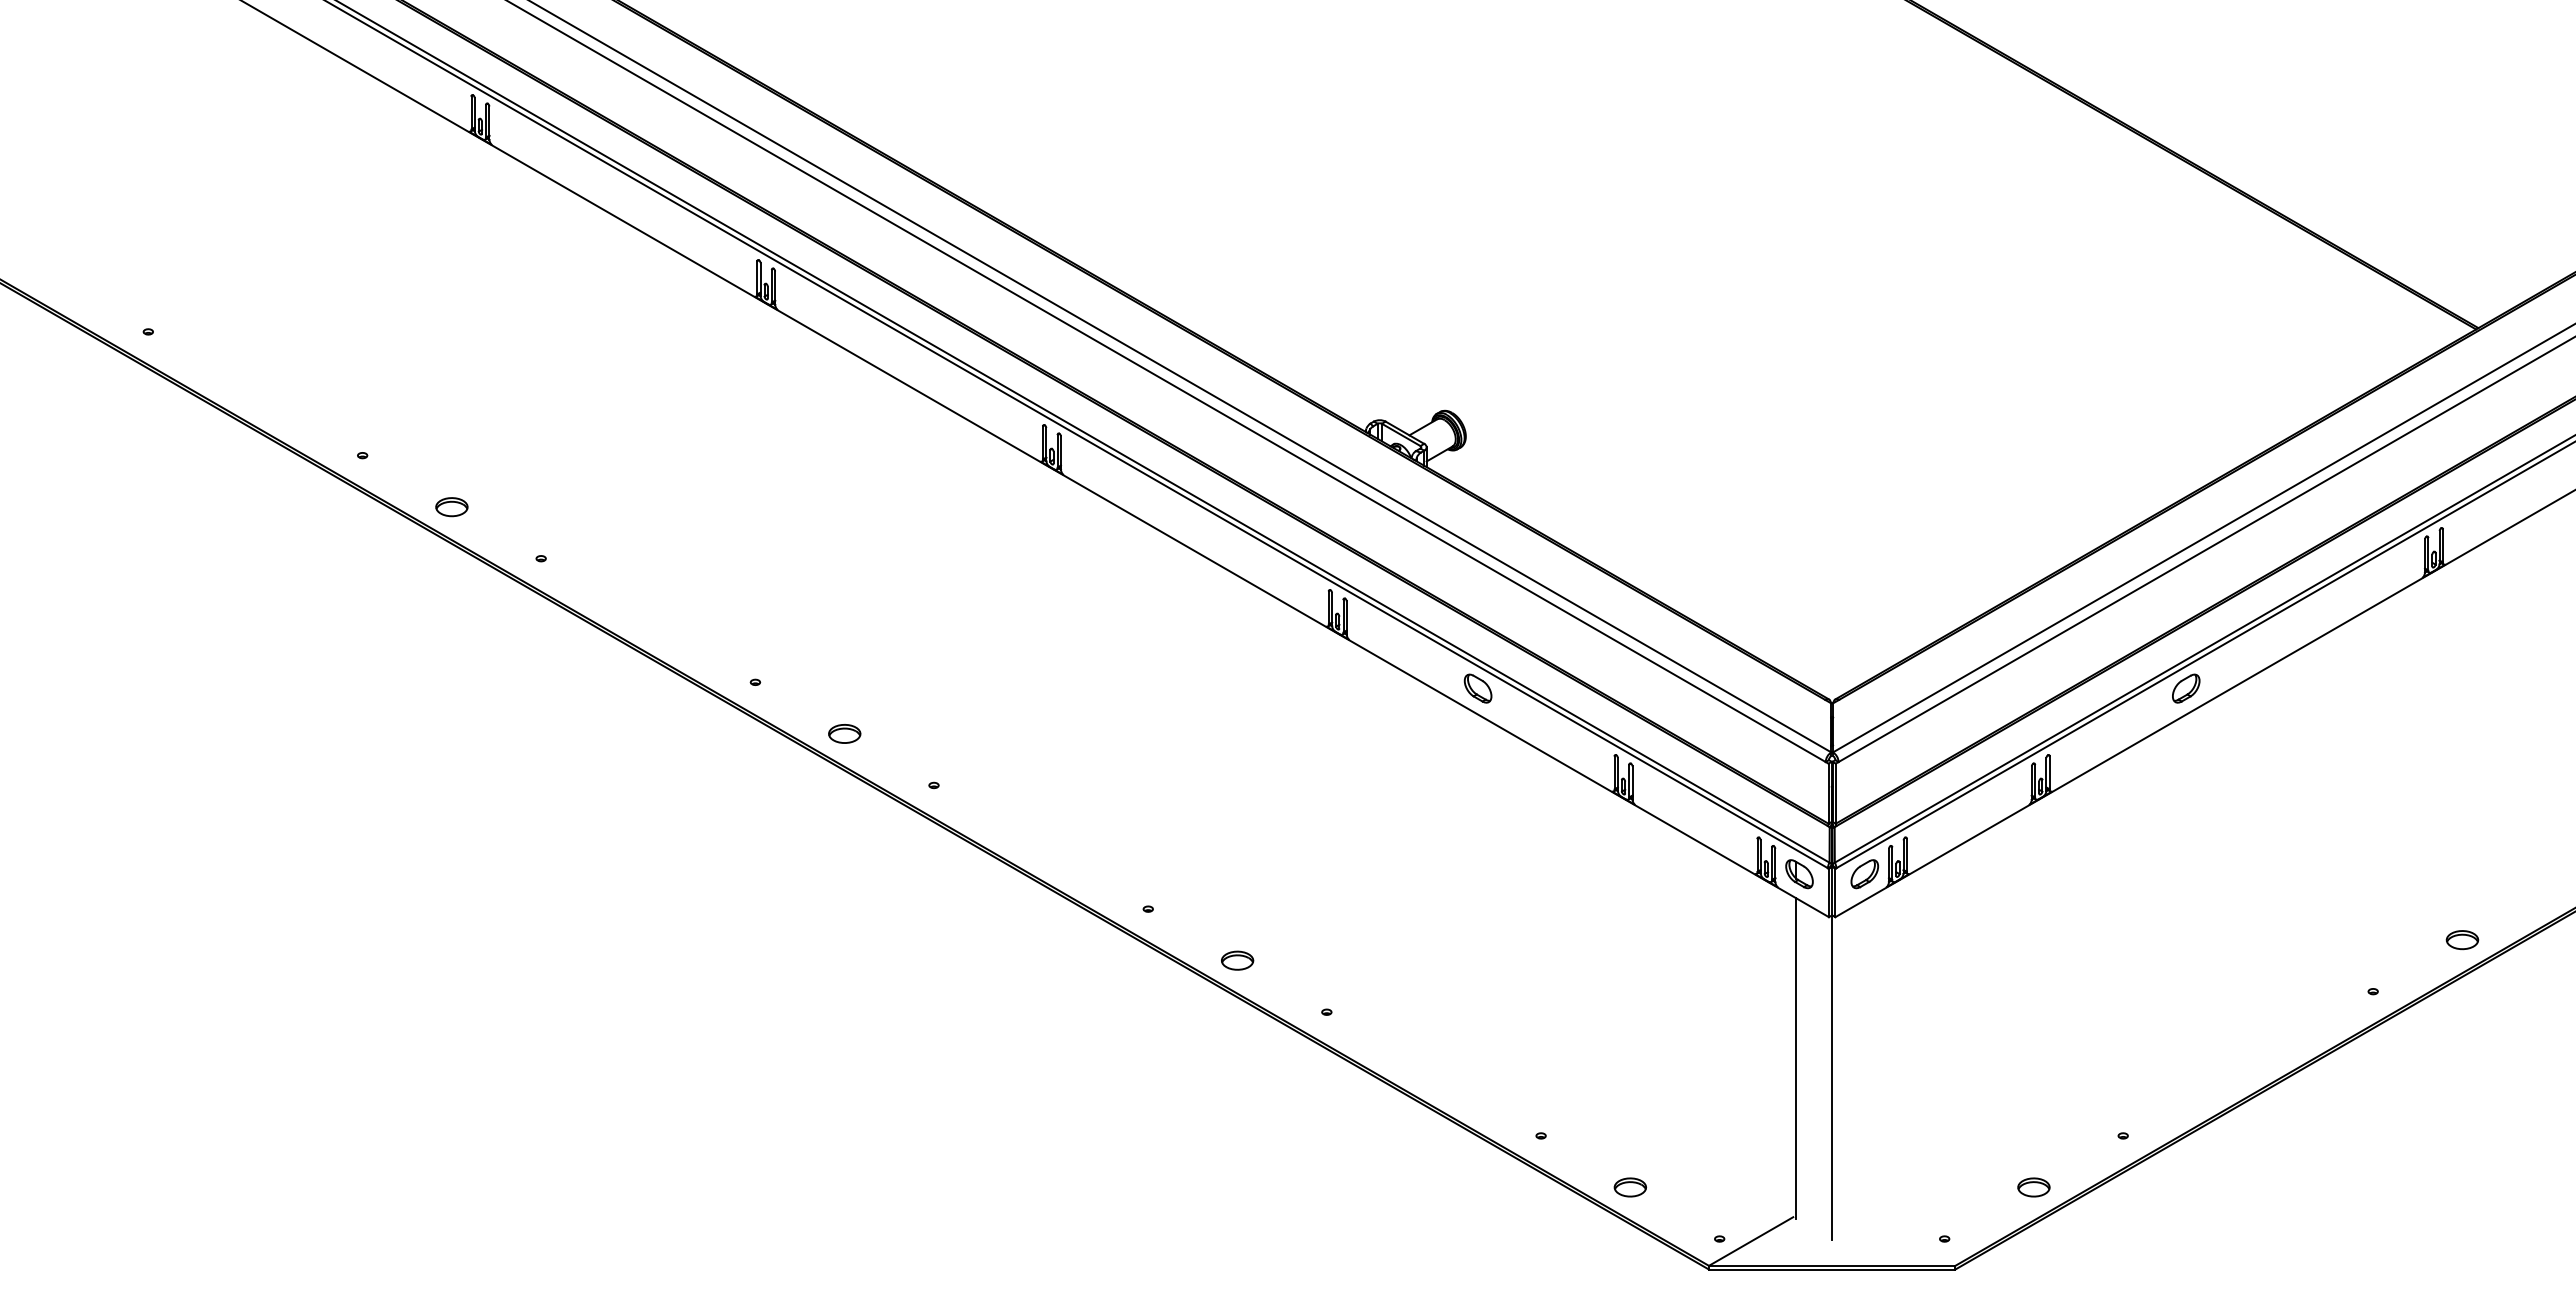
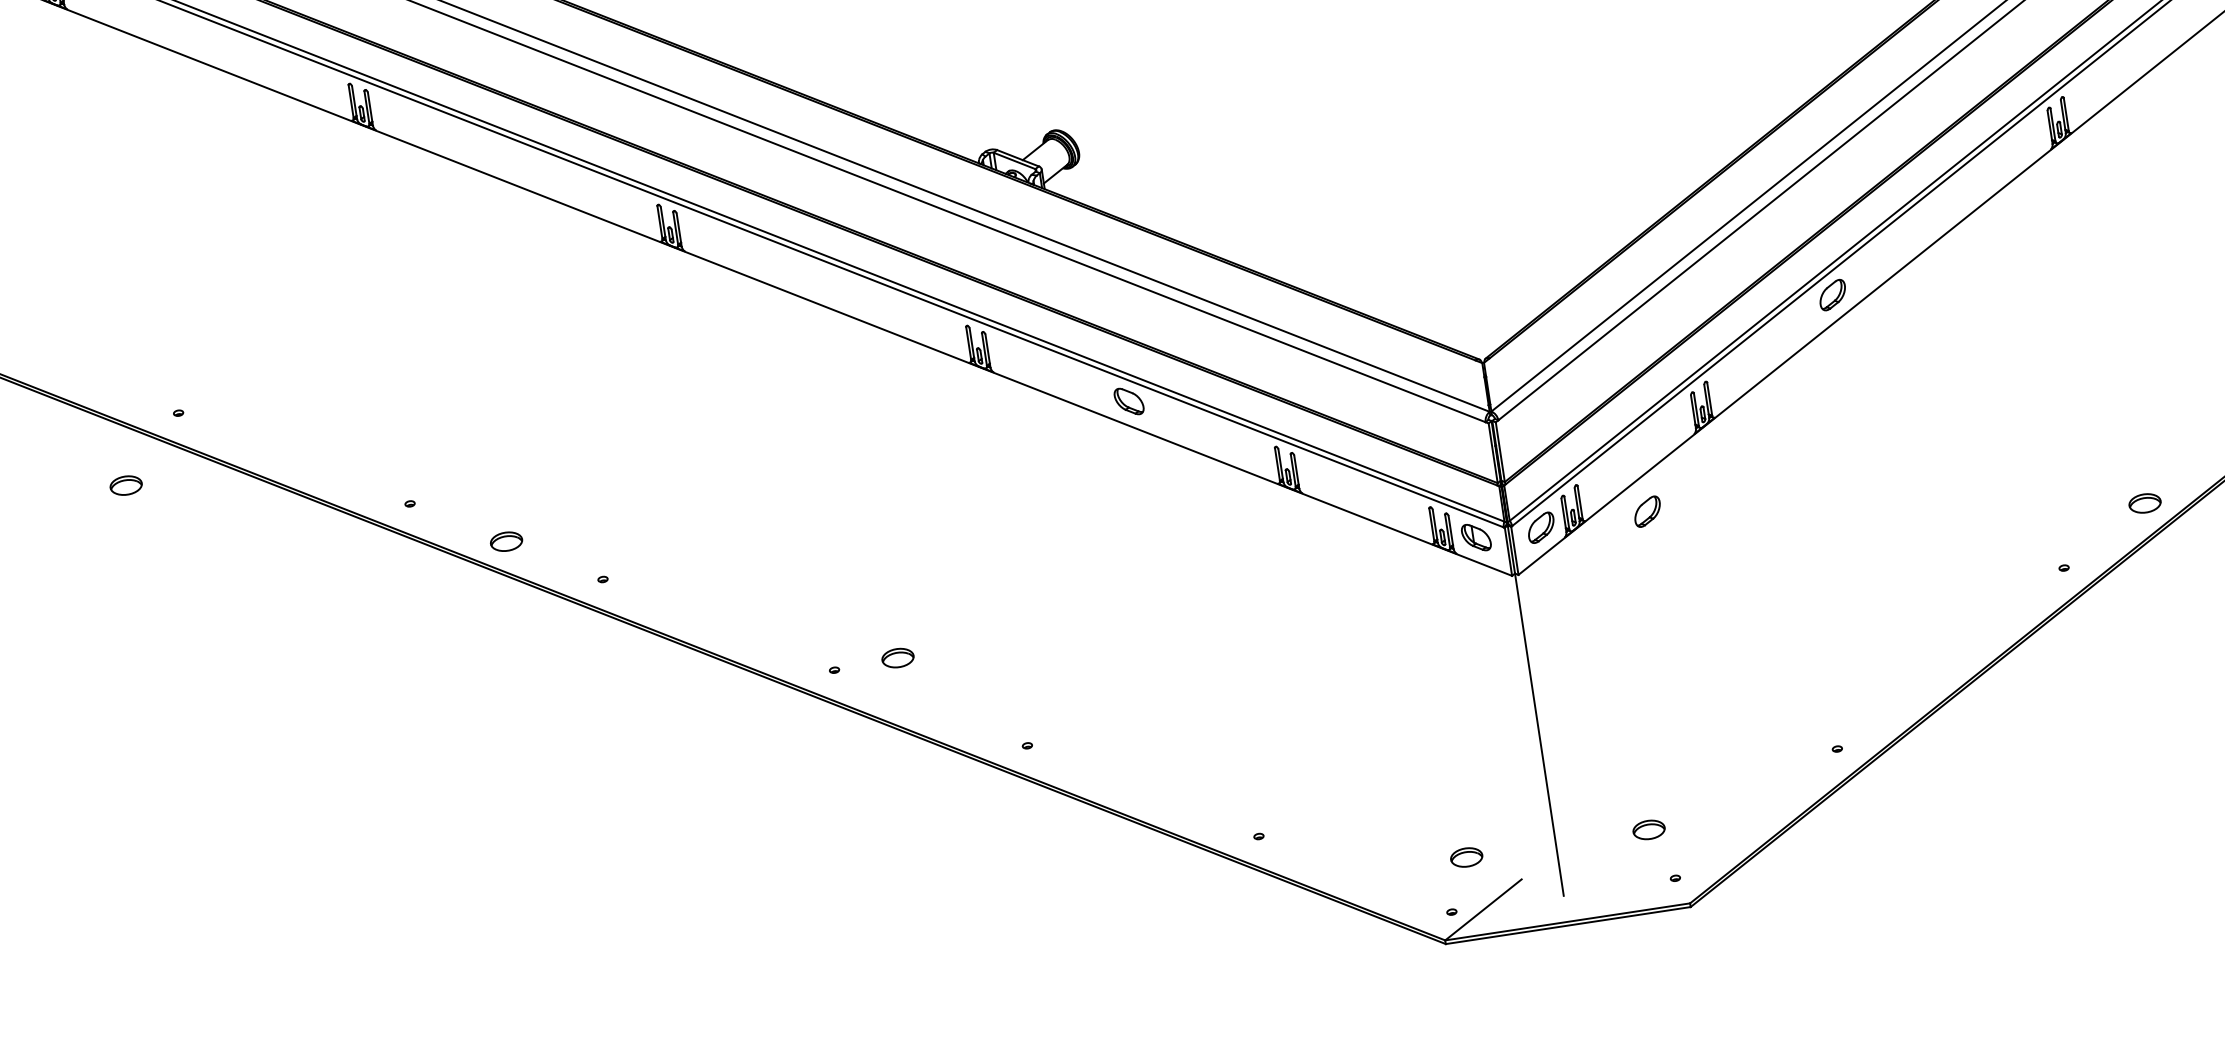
part: (451, 507) -> (125, 486), moved
part: (1971, 874) -> (1647, 512), added
part: (1237, 960) -> (897, 657), moved
line: (1796, 1058) -> (1501, 721), removed
part: (1629, 1187) -> (1465, 857), moved
part: (2033, 1187) -> (1648, 830), moved

